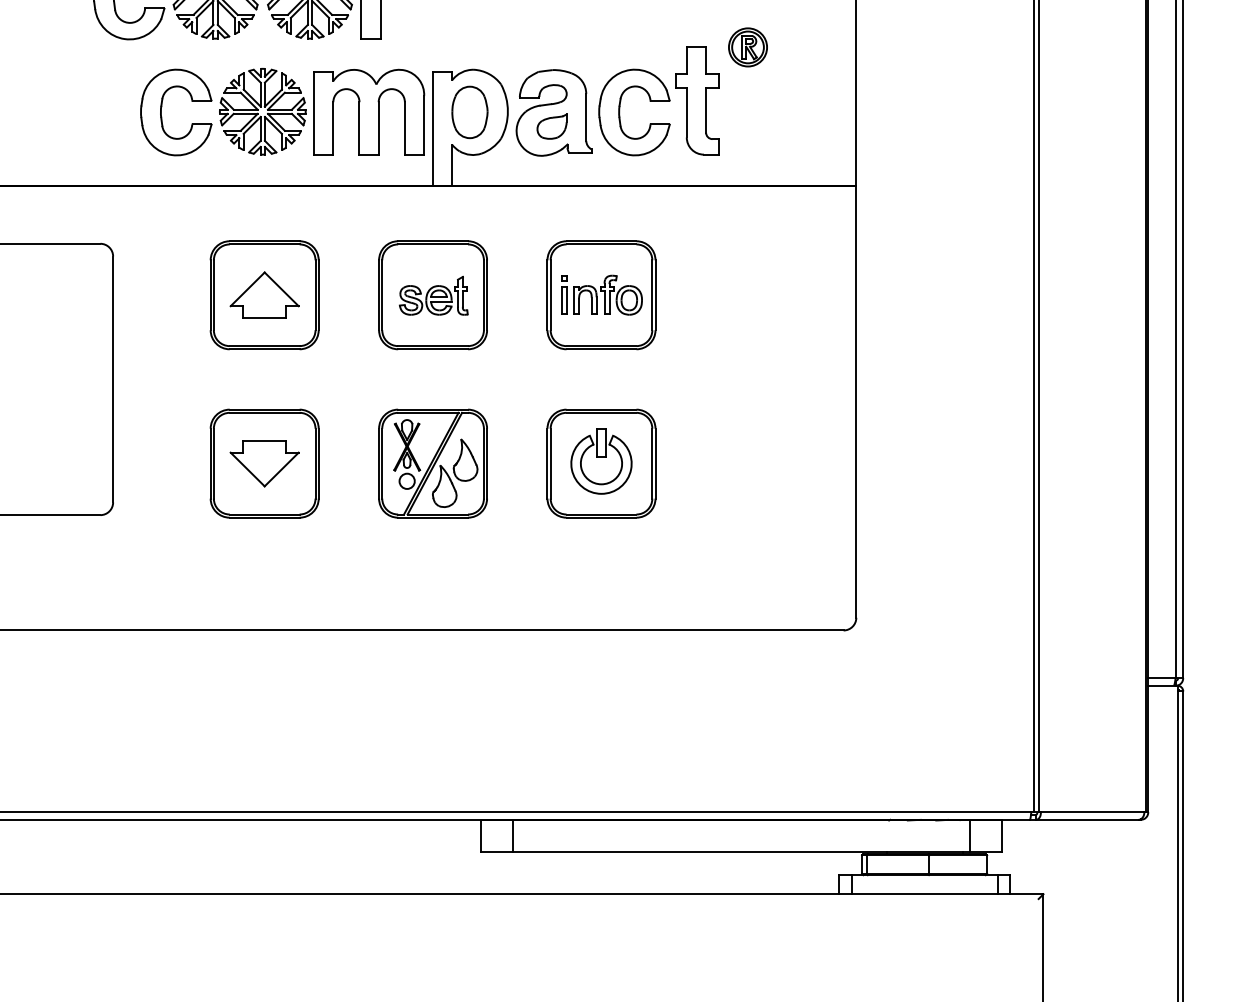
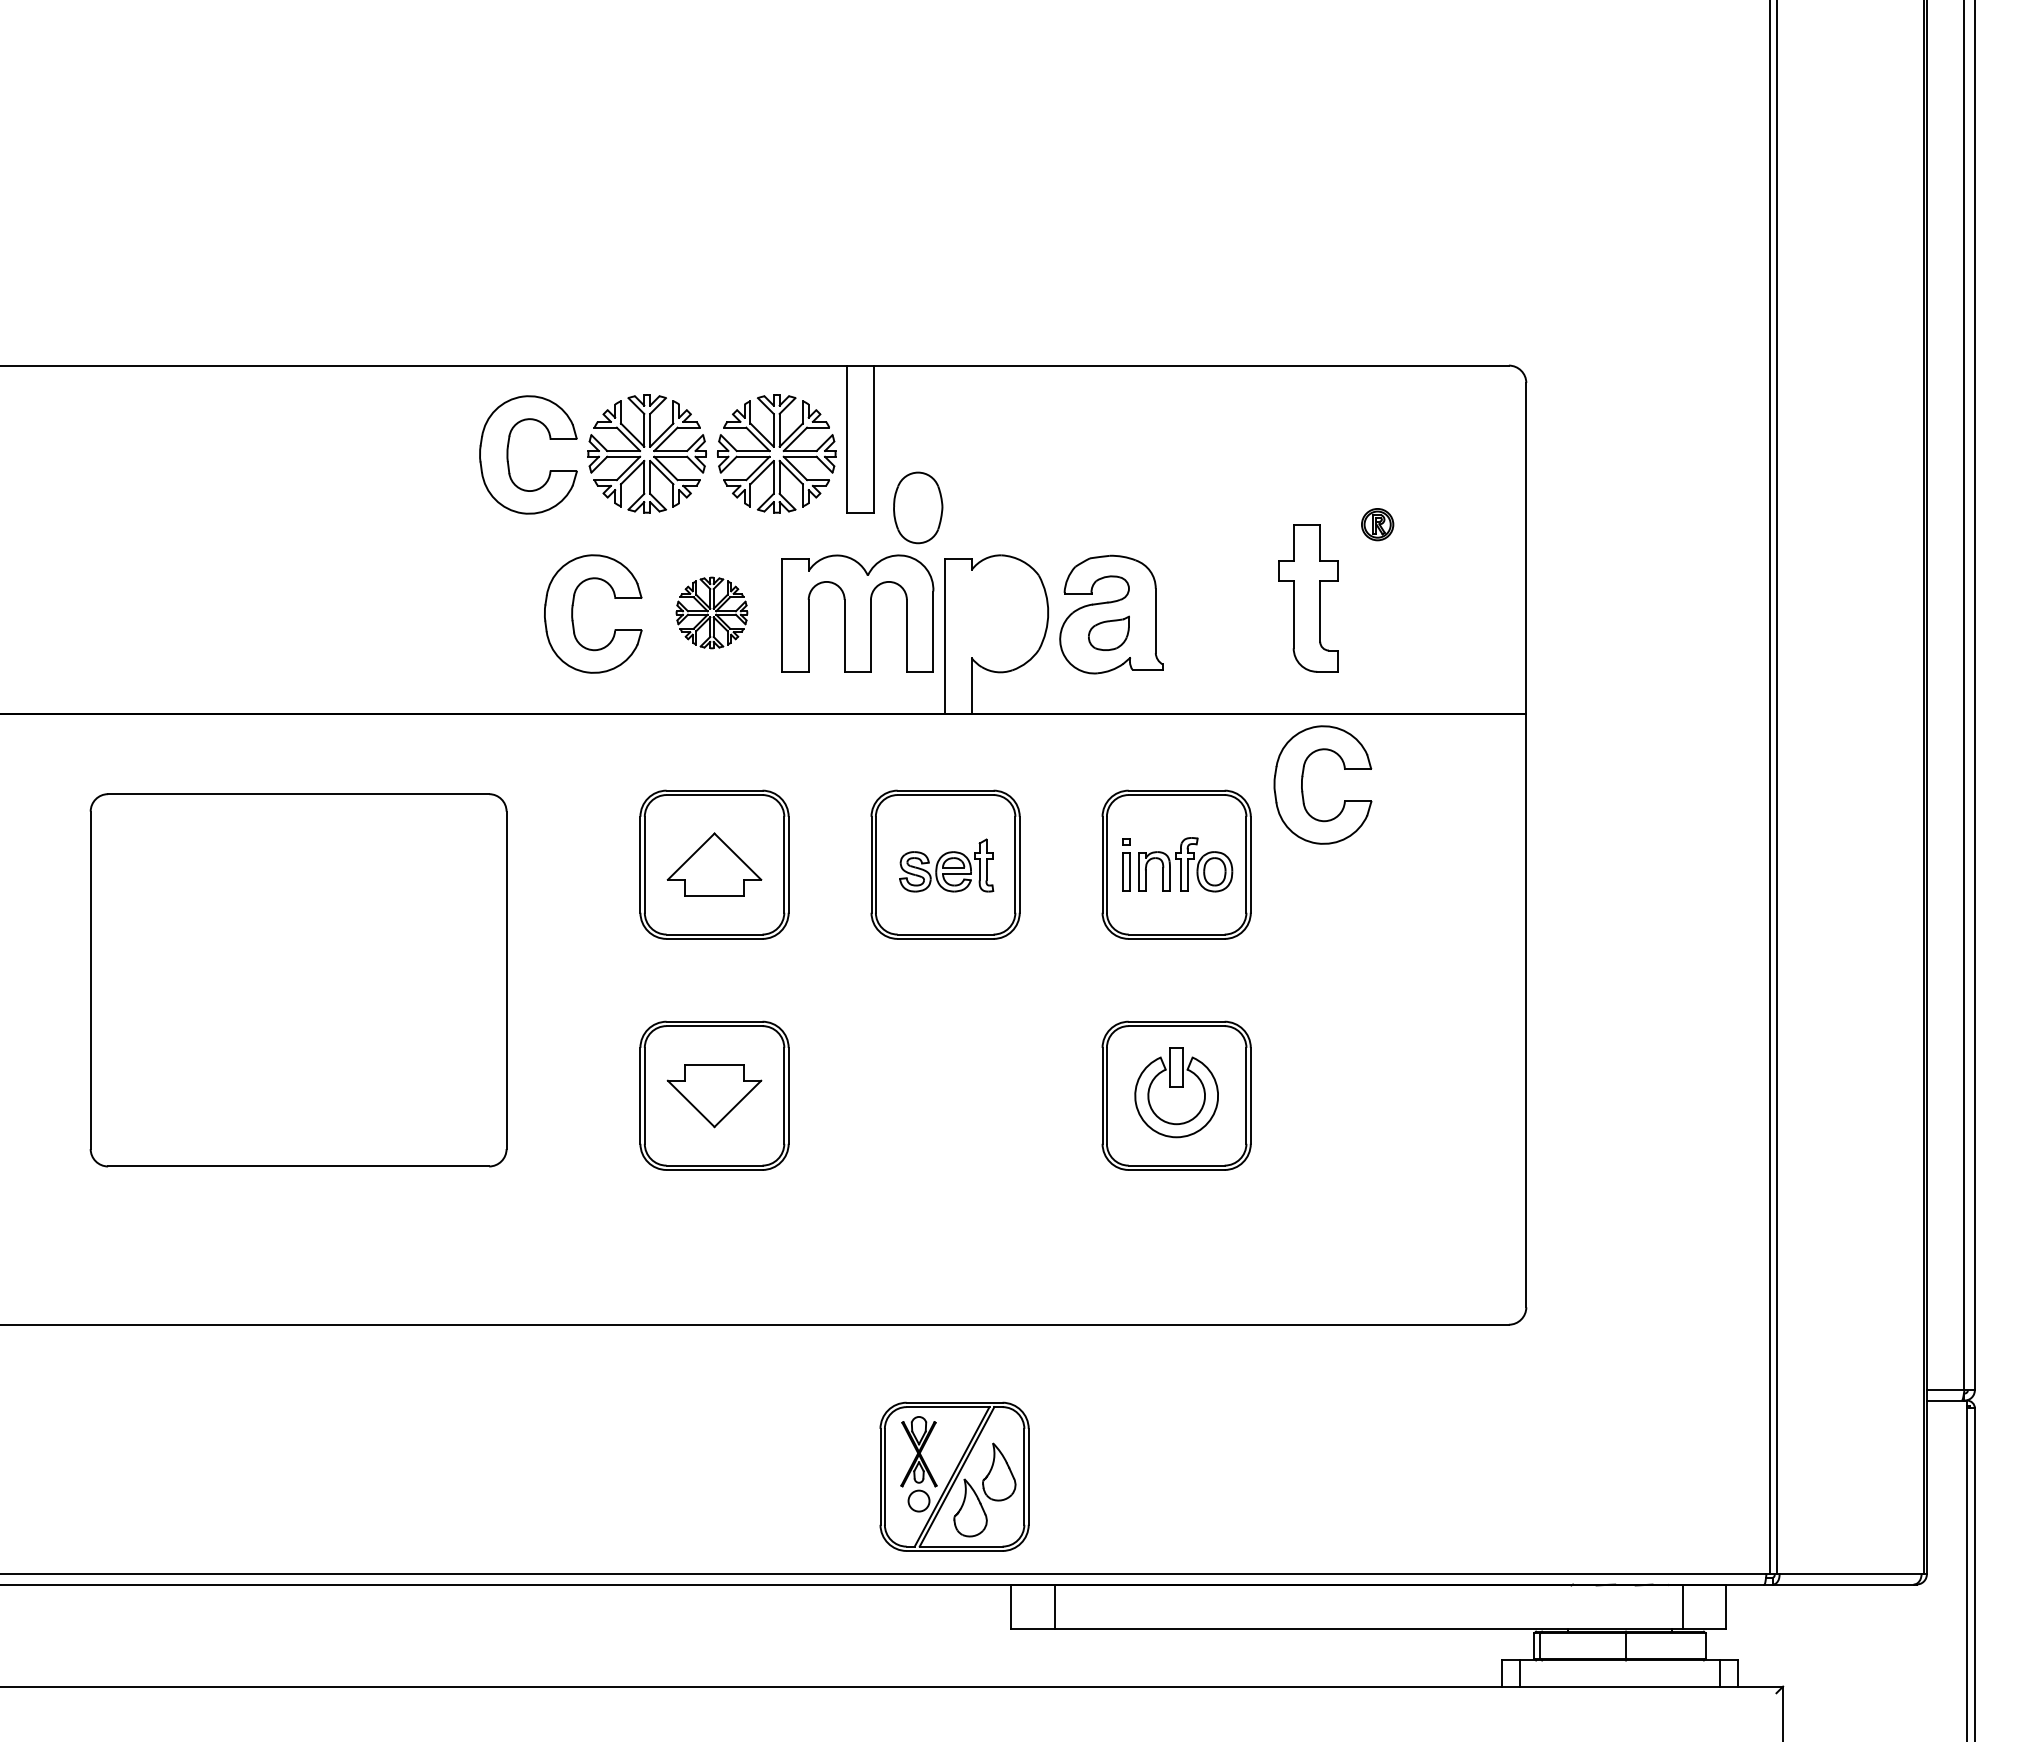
part: (747, 47) -> (1377, 524), size x0.6
part: (620, 107) -> (1303, 778), moved
part: (262, 111) -> (711, 612), size x0.6
part: (470, 112) -> (918, 507), moved
part: (433, 463) -> (954, 1476), moved

